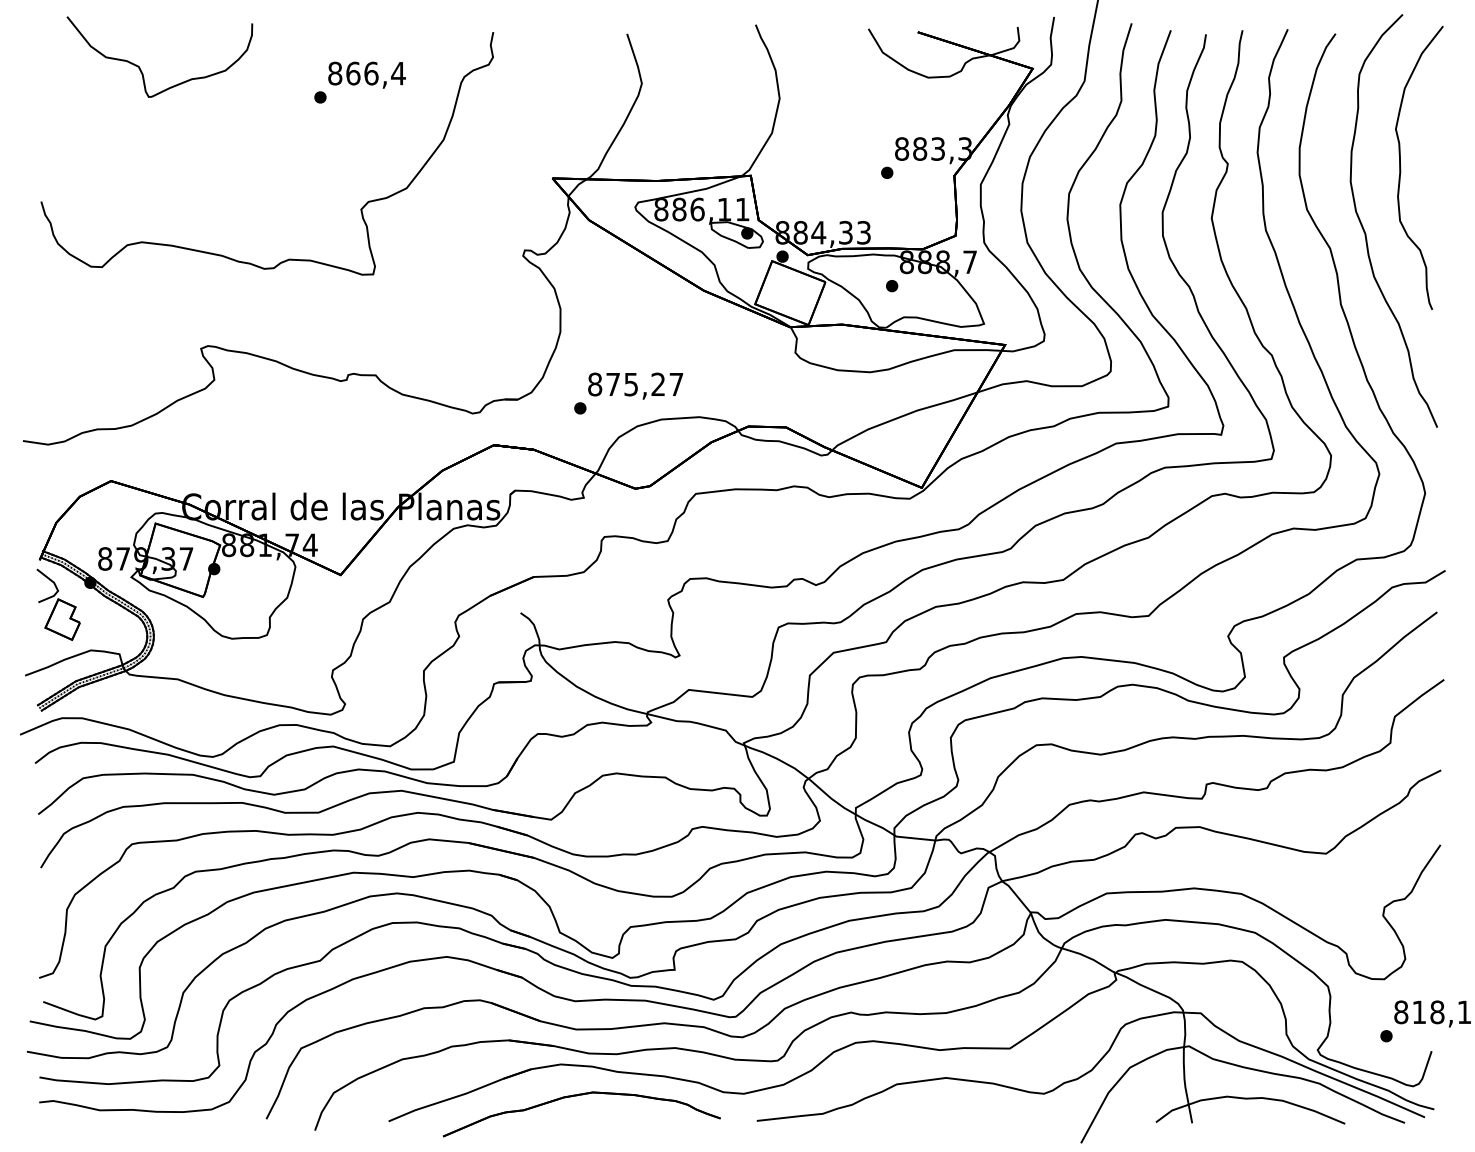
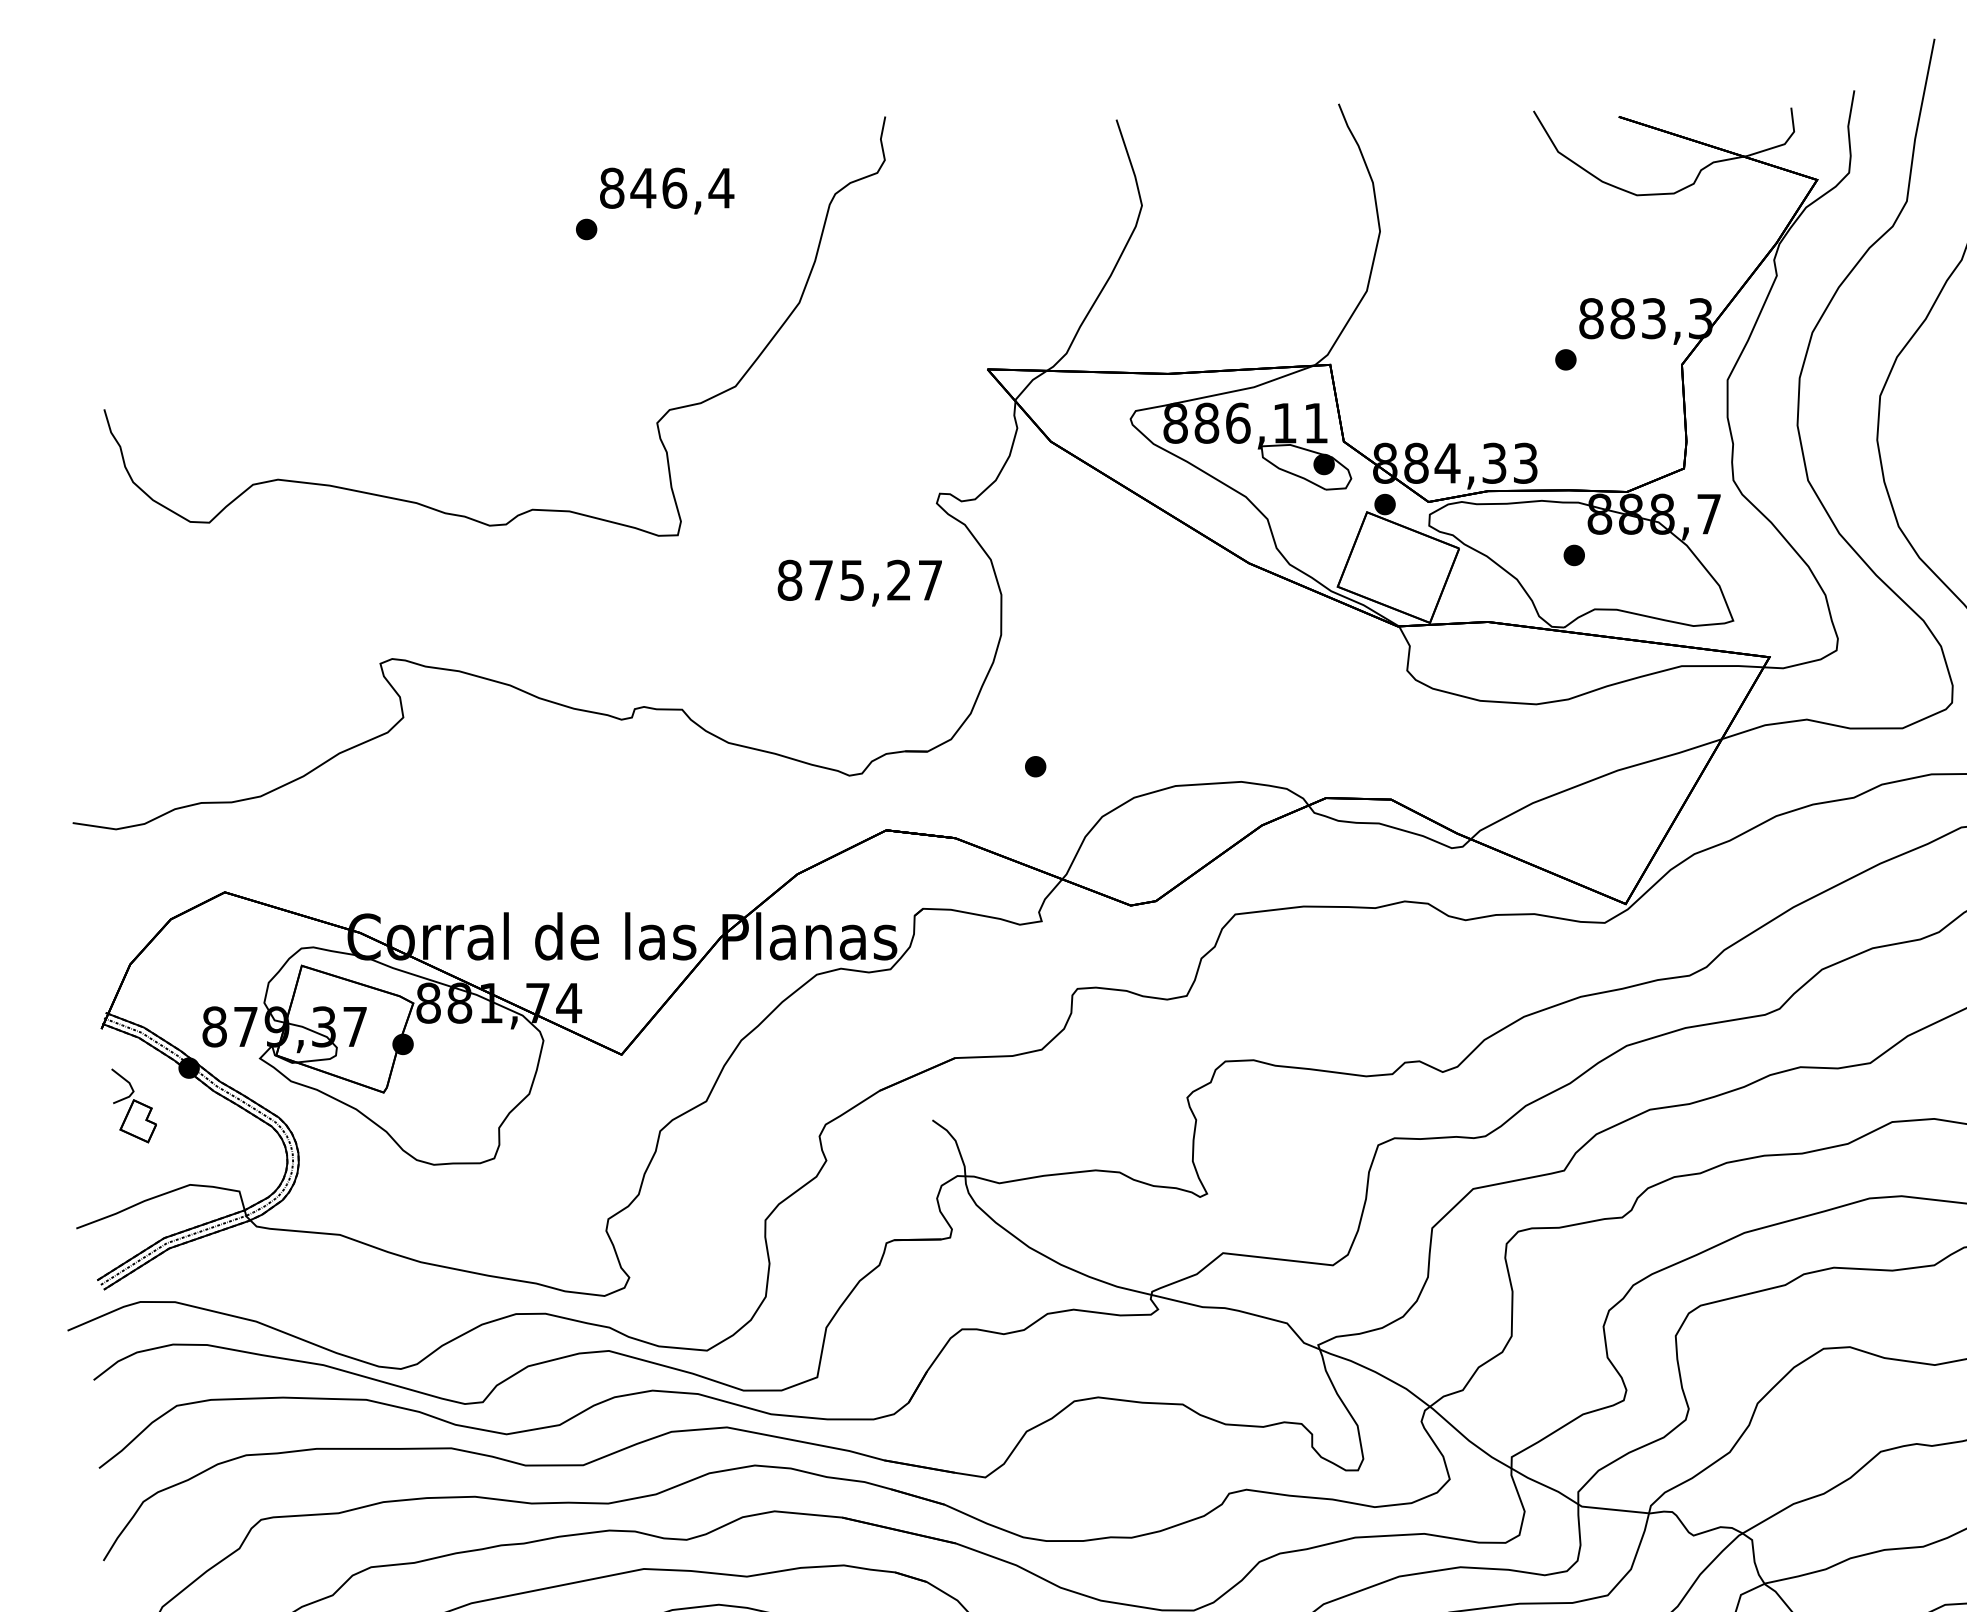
curve: (140, 67) -> (275, 177), removed
text: (352, 73) -> (641, 188), 866,4 -> 846,4
text: (635, 385) -> (859, 582), moved
part: (58, 604) -> (134, 1105), size x0.6

